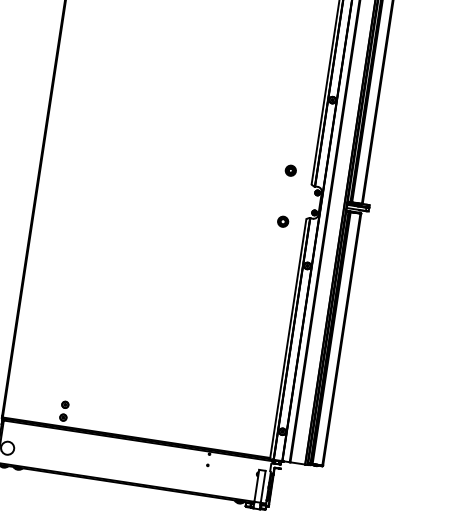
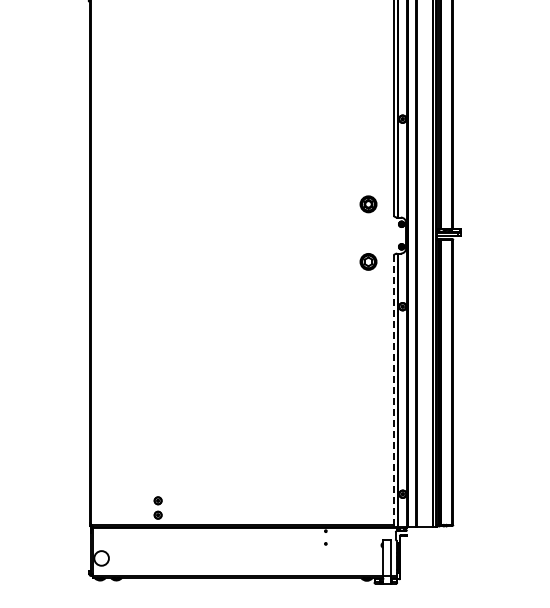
part: (290, 169) -> (367, 203), size x1.4
part: (282, 221) -> (367, 261), size x1.4
line: (288, 339) -> (393, 391), solid -> dashed

